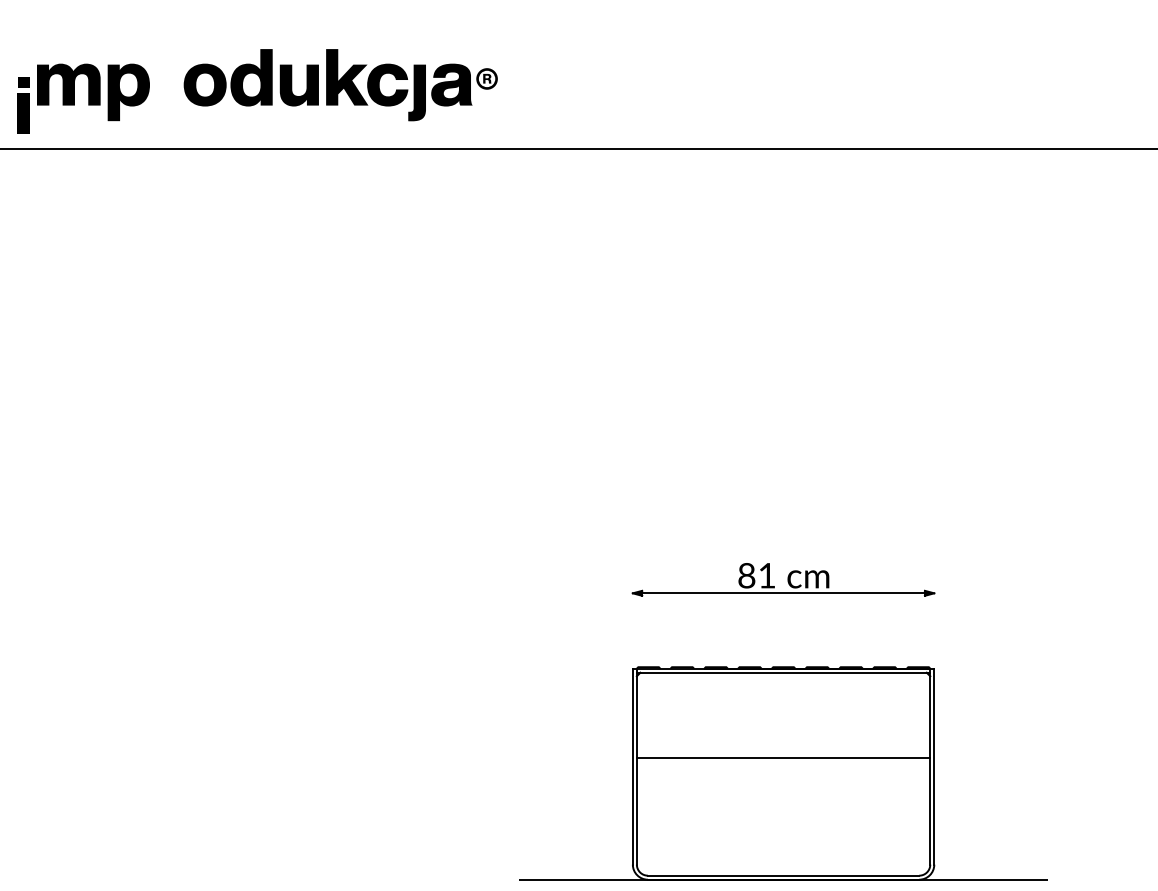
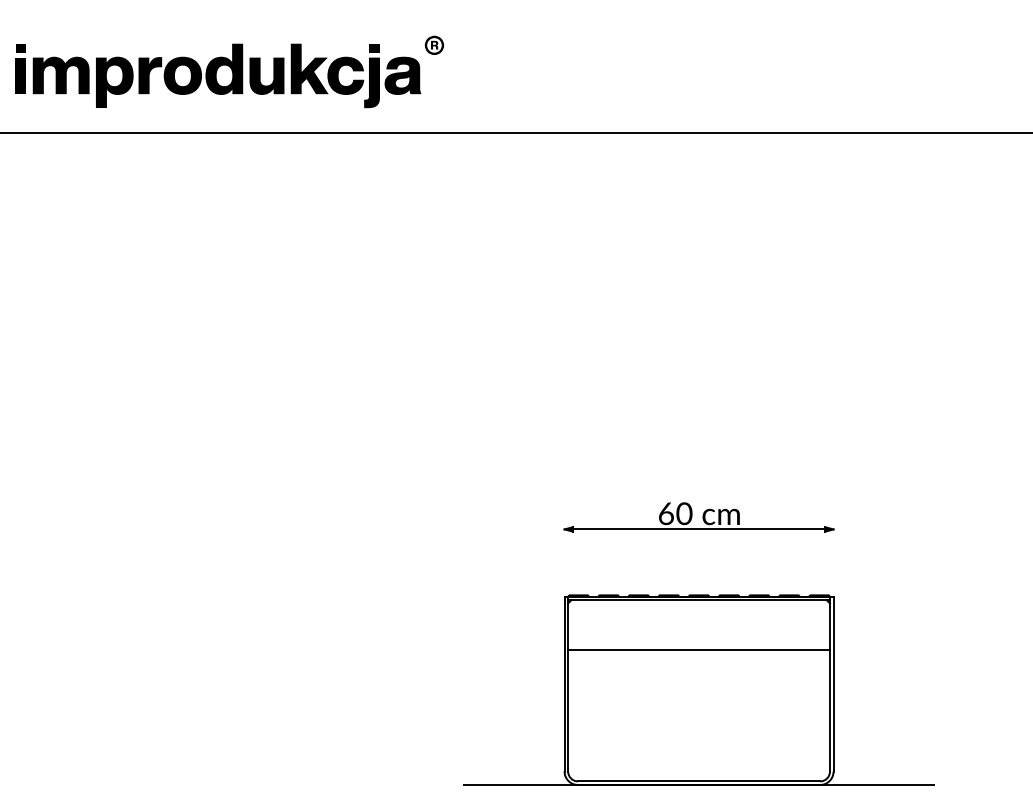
fill: (419, 54) -> (374, 48), added
part: (486, 78) -> (433, 45), moved
fill: (168, 84) -> (150, 75), added
part: (23, 105) -> (20, 69), moved
text: (757, 575) -> (675, 513), 81 -> 60
line: (783, 757) -> (698, 650), moved

